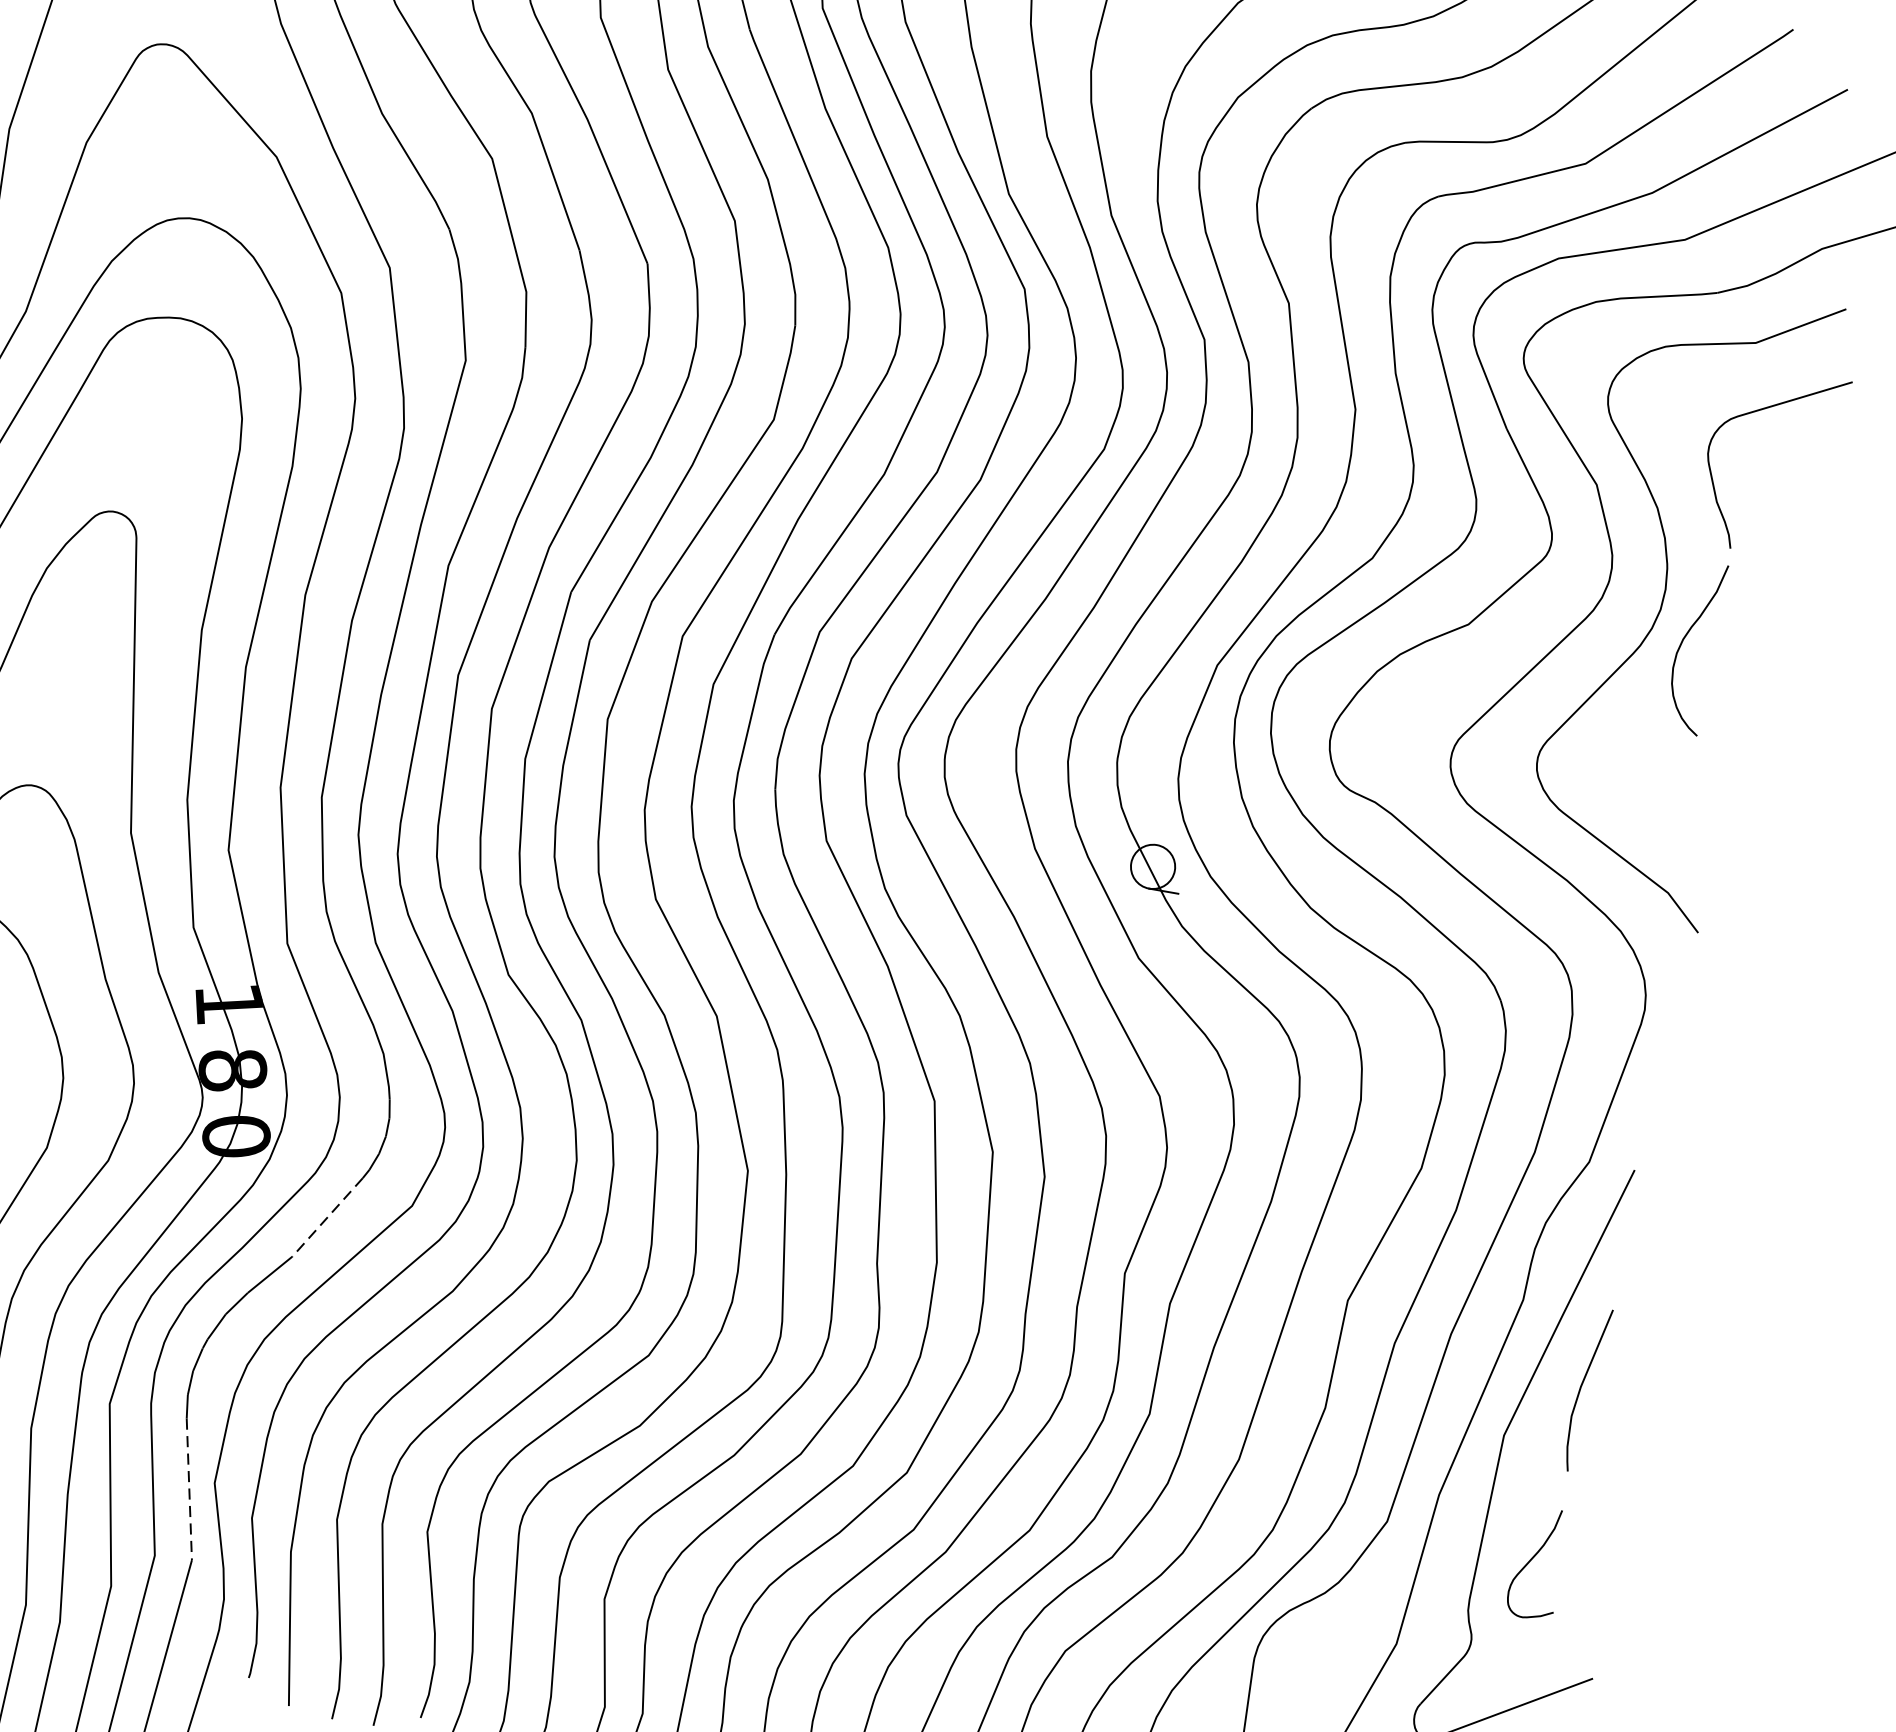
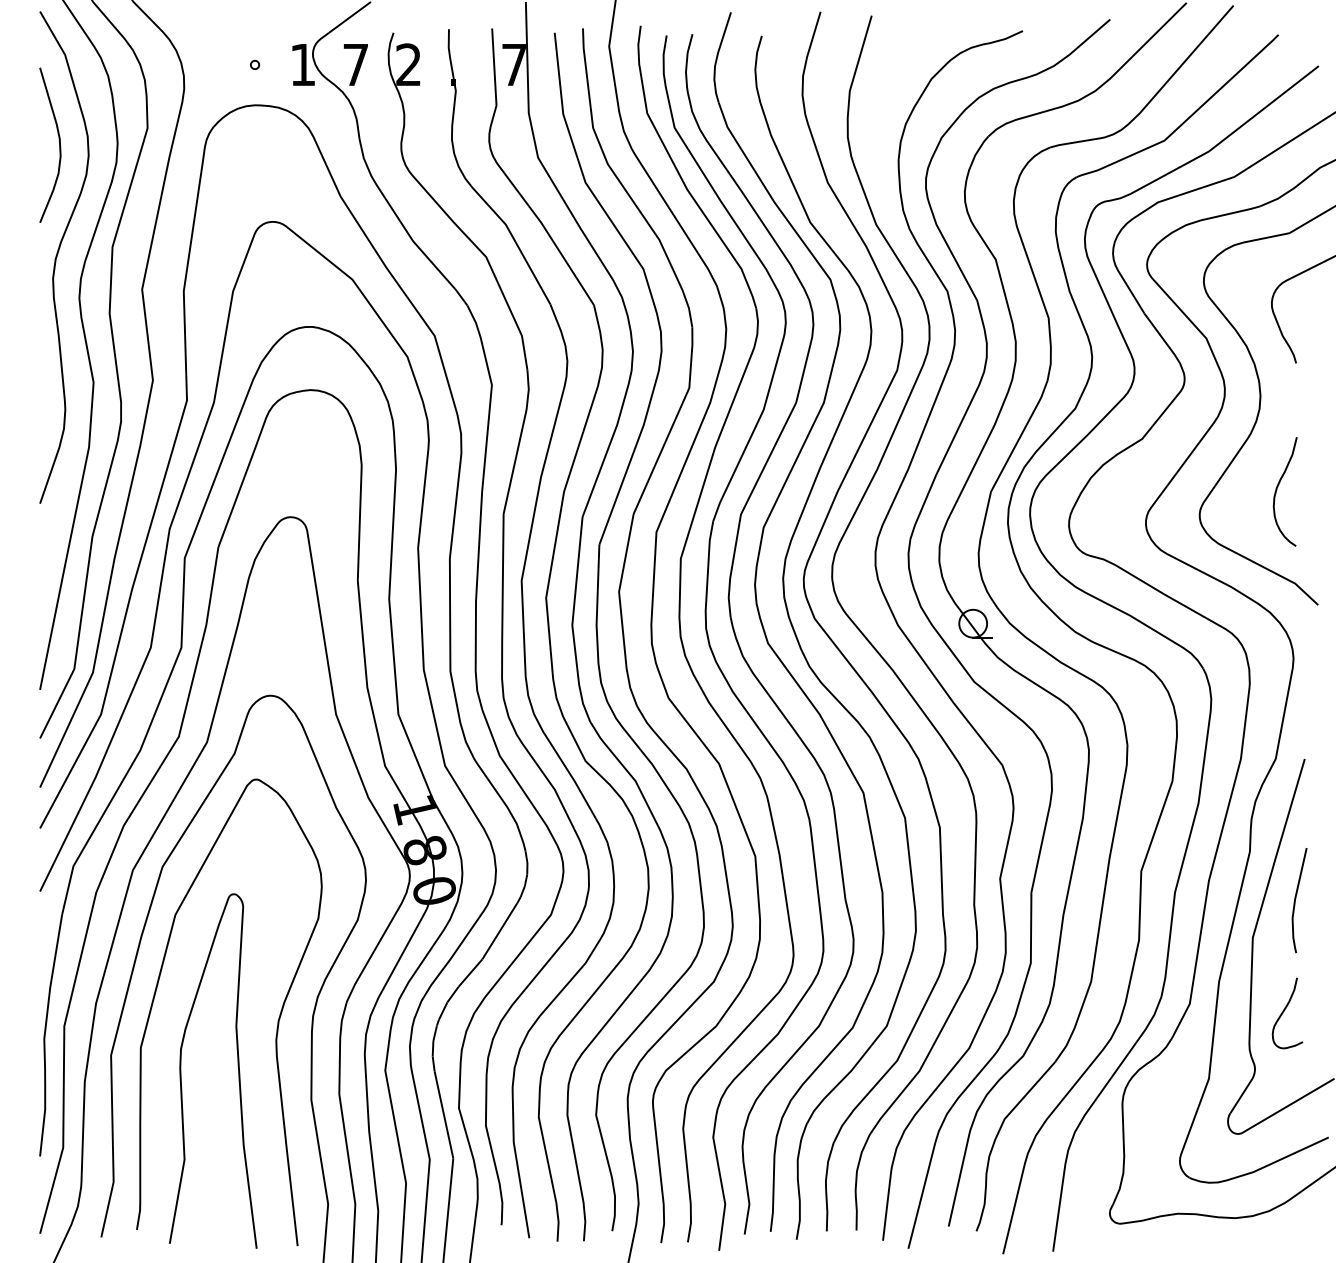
curve: (1683, 643) -> (1277, 490), moved
line: (326, 1217) -> (499, 931), dashed -> solid
line: (188, 1488) -> (443, 1114), dashed -> solid

